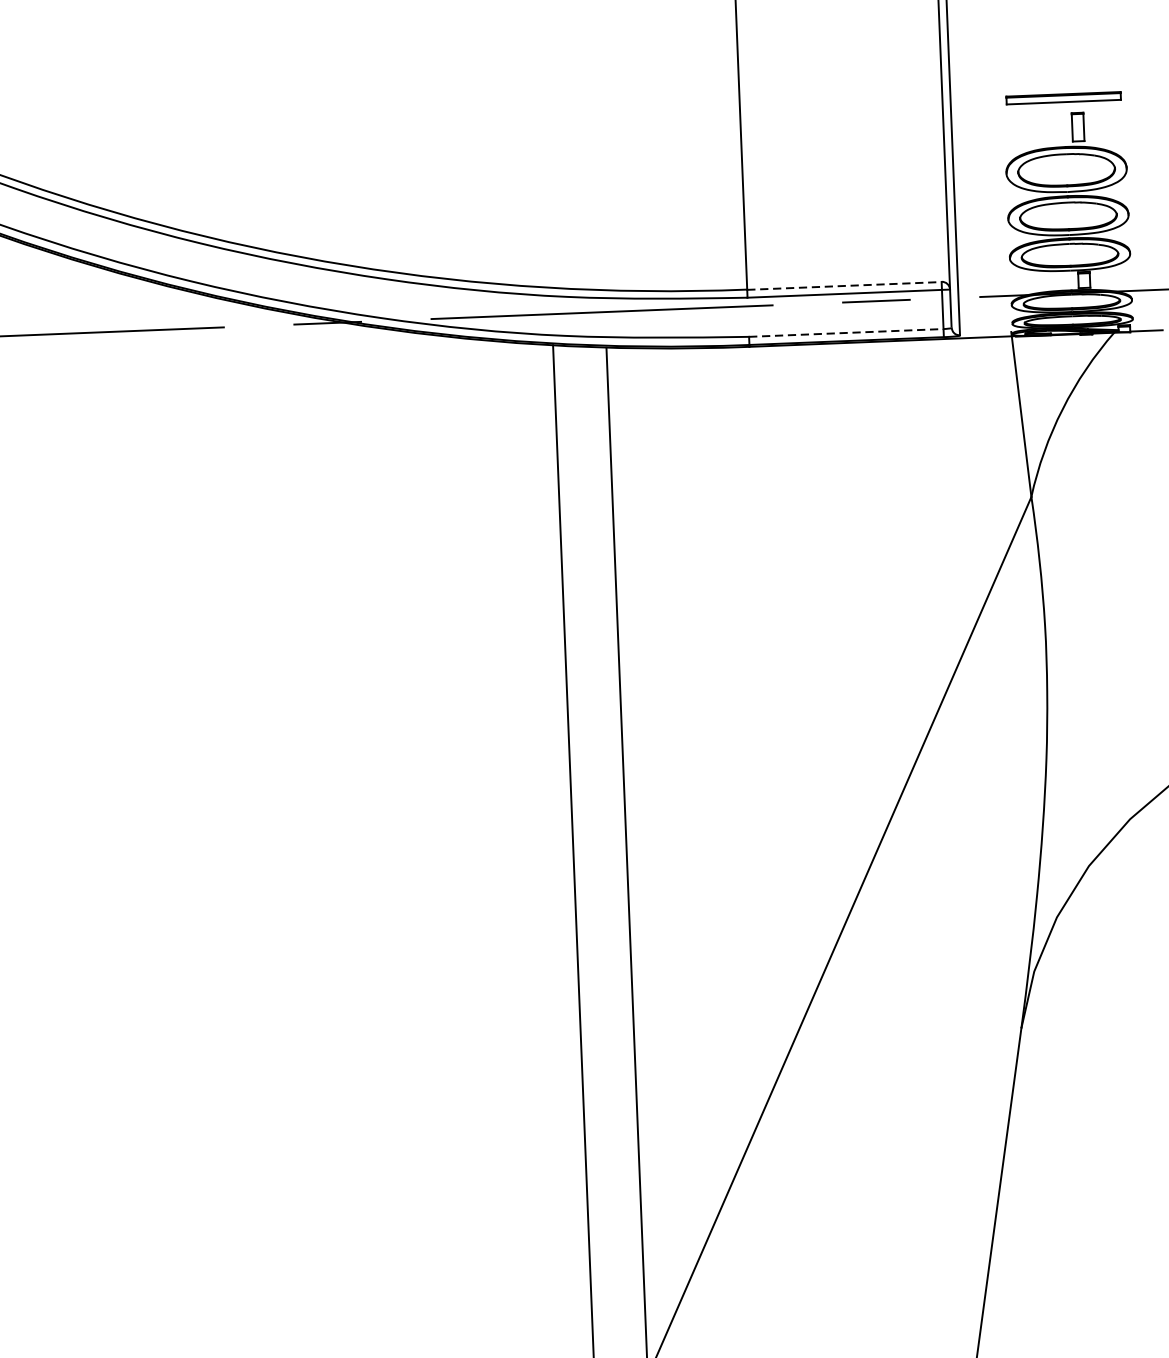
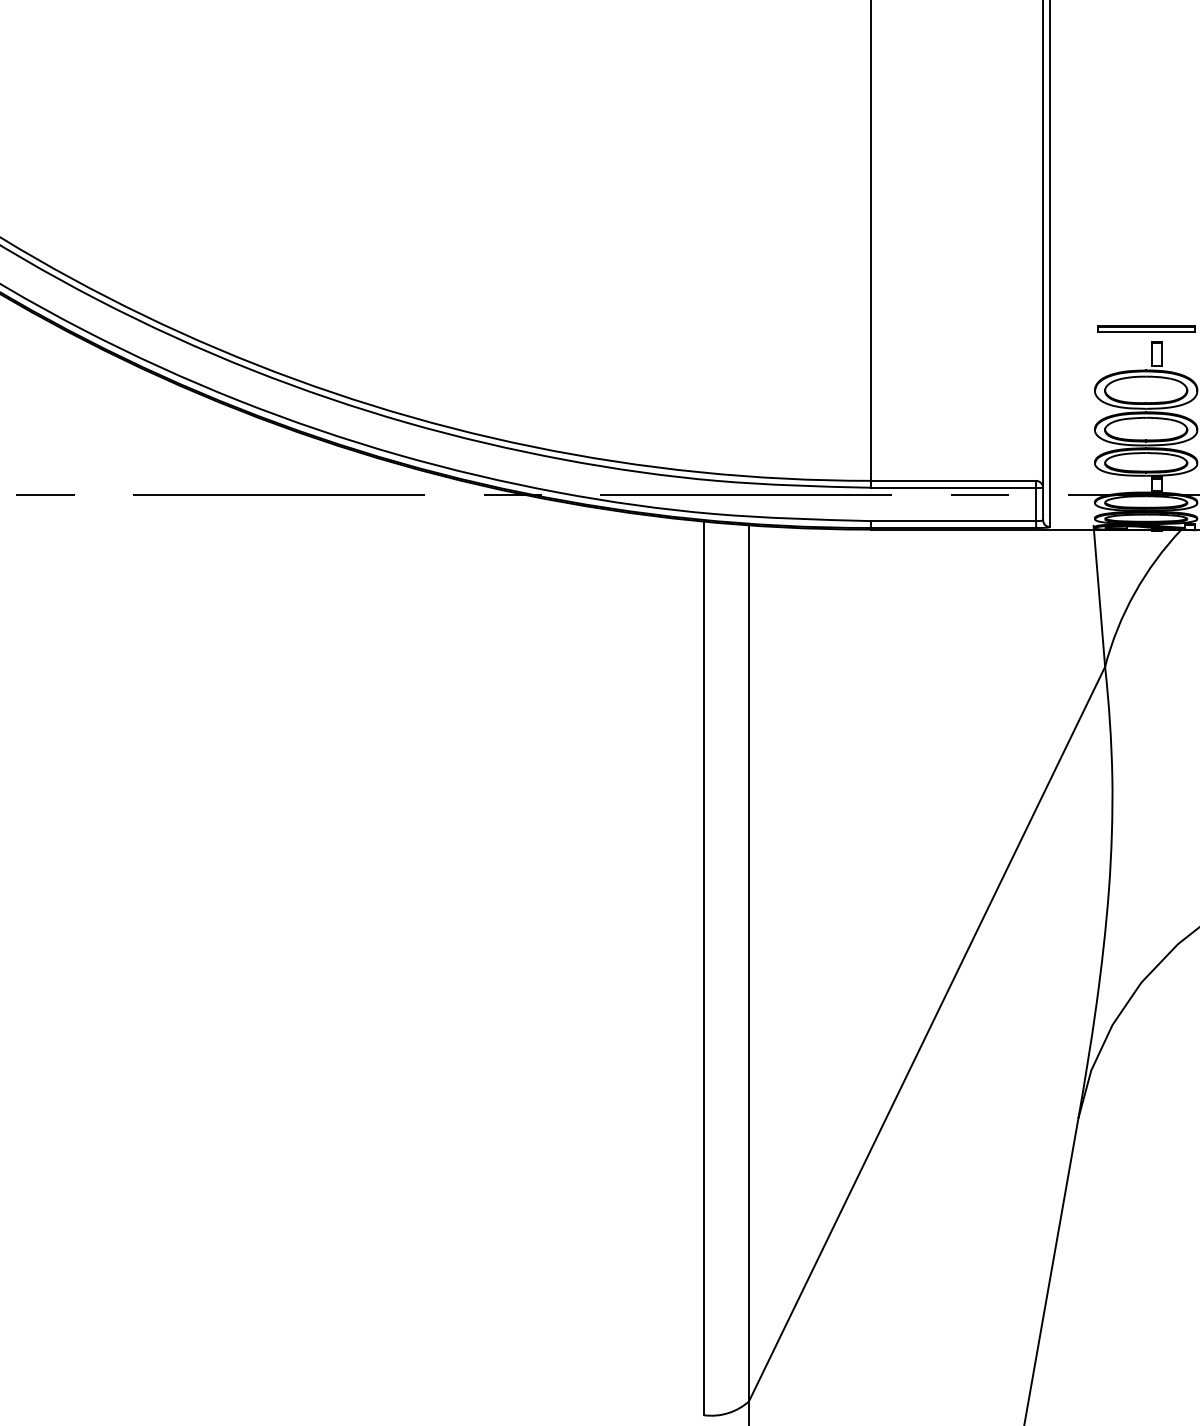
line: (844, 286) -> (953, 481), dashed -> solid
line: (846, 333) -> (953, 521), dashed -> solid

